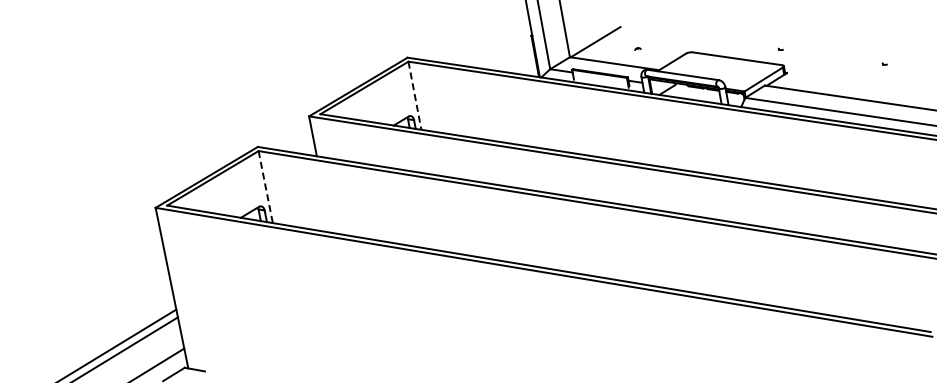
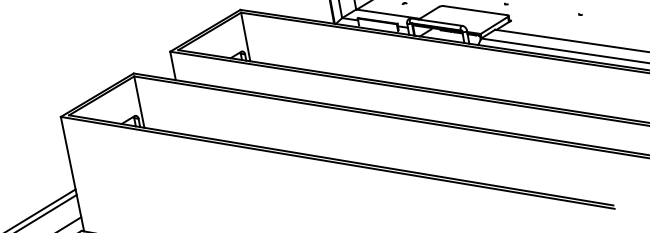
line: (414, 95) -> (245, 36), dashed -> solid
line: (265, 187) -> (139, 102), dashed -> solid

